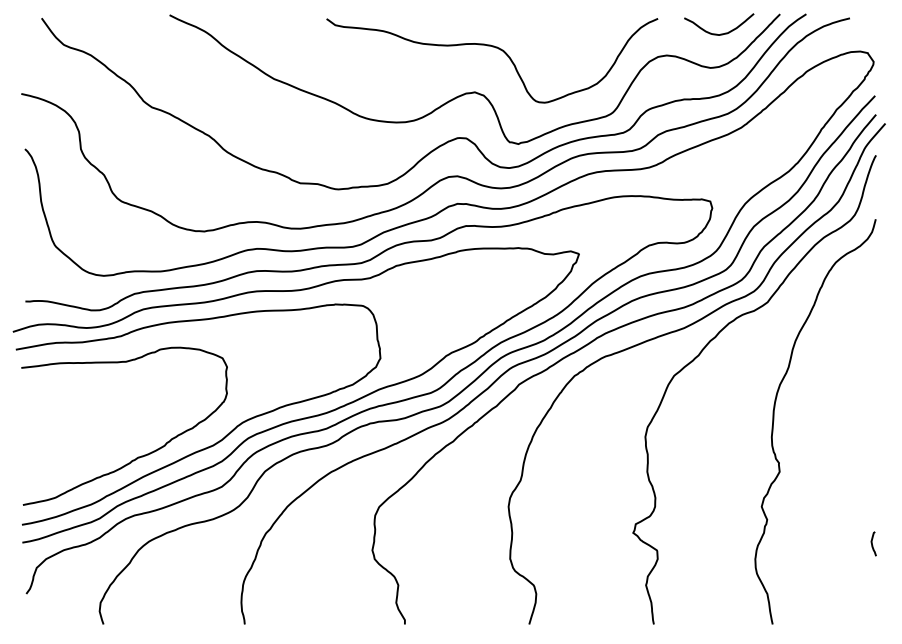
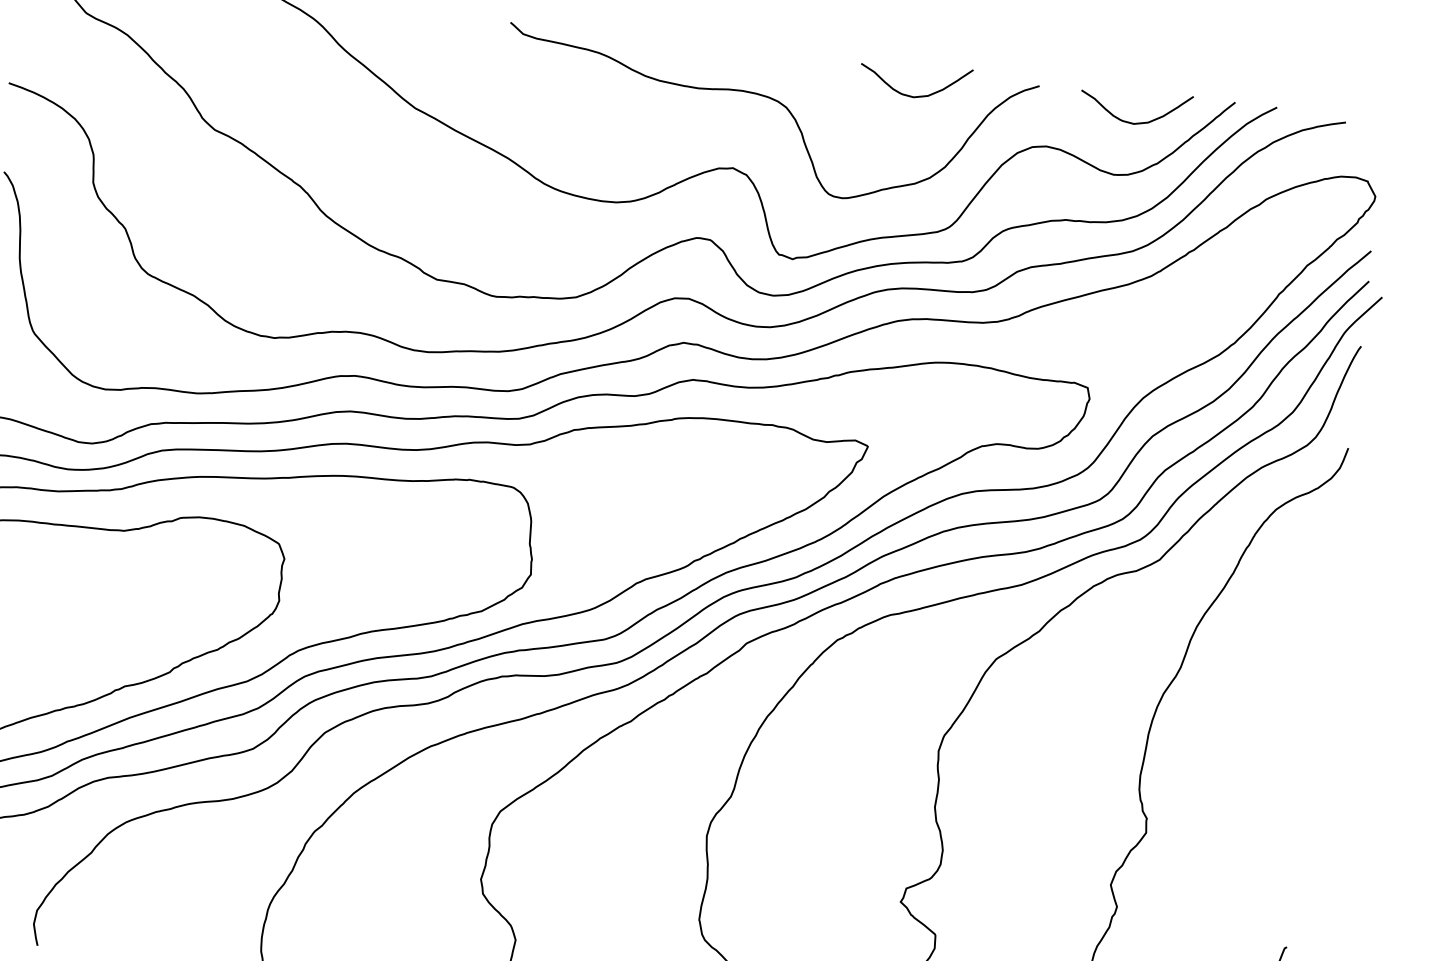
curve: (582, 33) -> (916, 95), added

